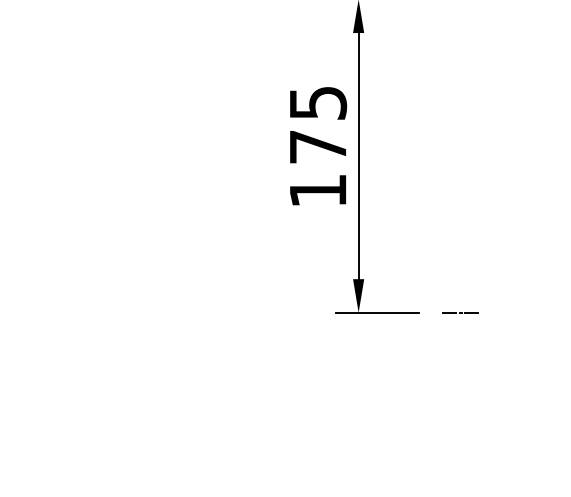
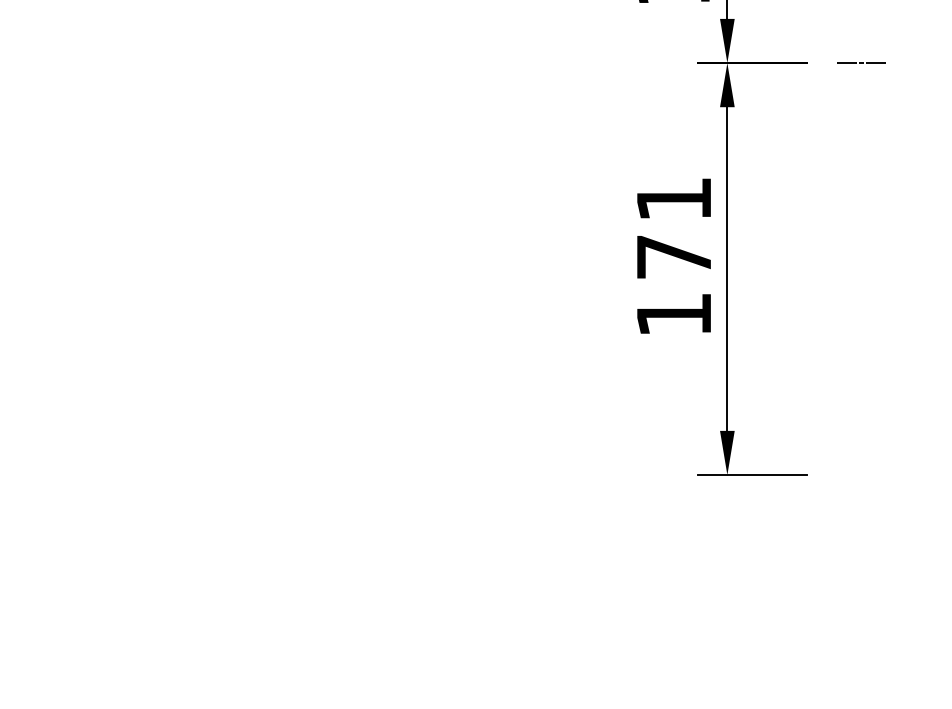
text: (318, 103) -> (674, 199), 175 -> 171
line: (459, 313) -> (860, 475), removed

